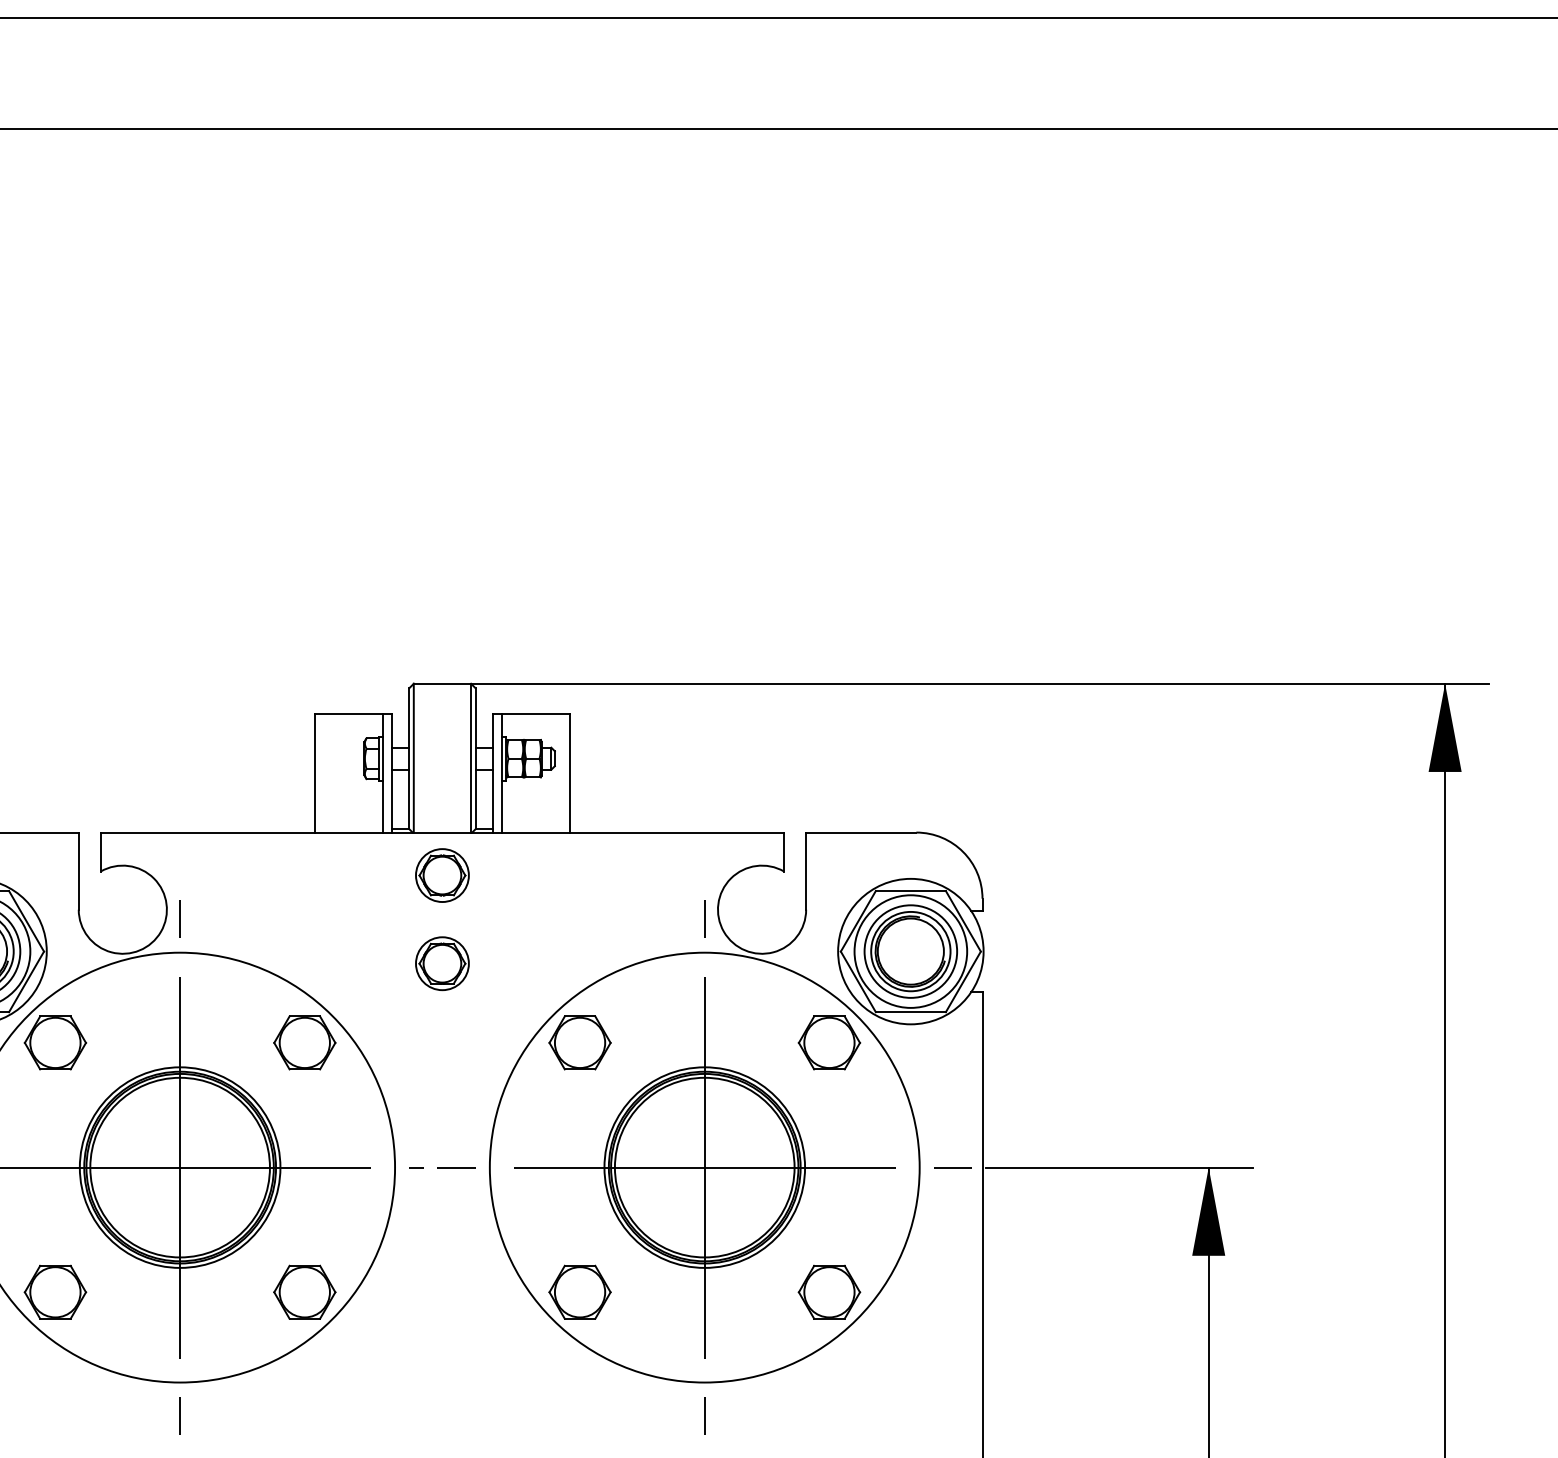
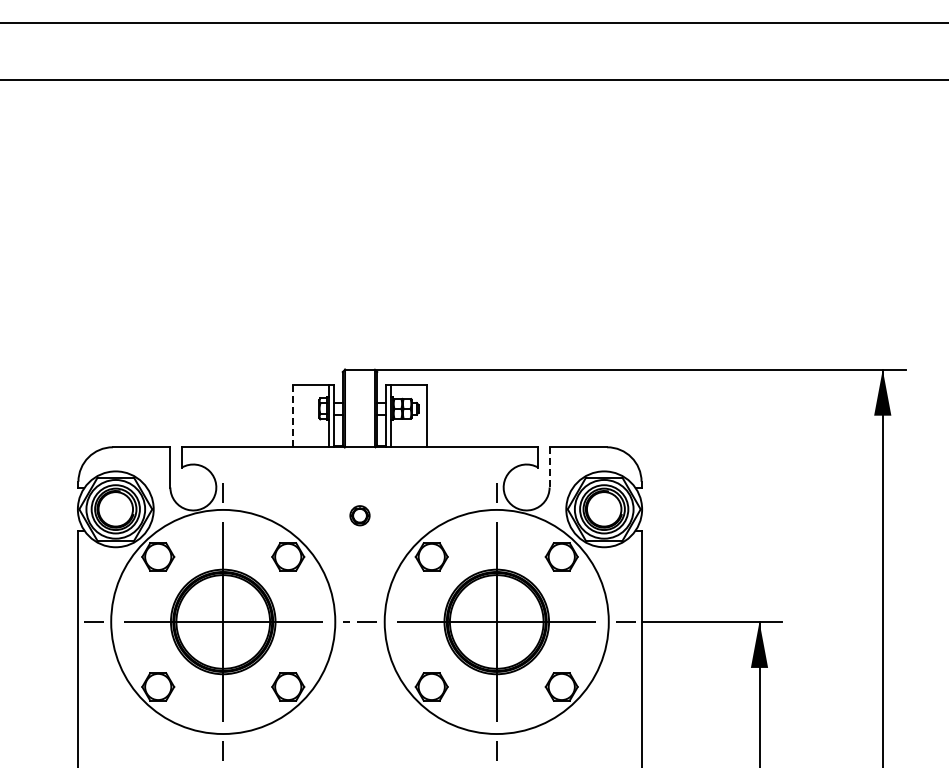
line: (314, 771) -> (293, 415), solid -> dashed
line: (805, 871) -> (549, 467), solid -> dashed
part: (441, 875) -> (359, 469), removed
part: (441, 963) -> (359, 515), size x0.7

